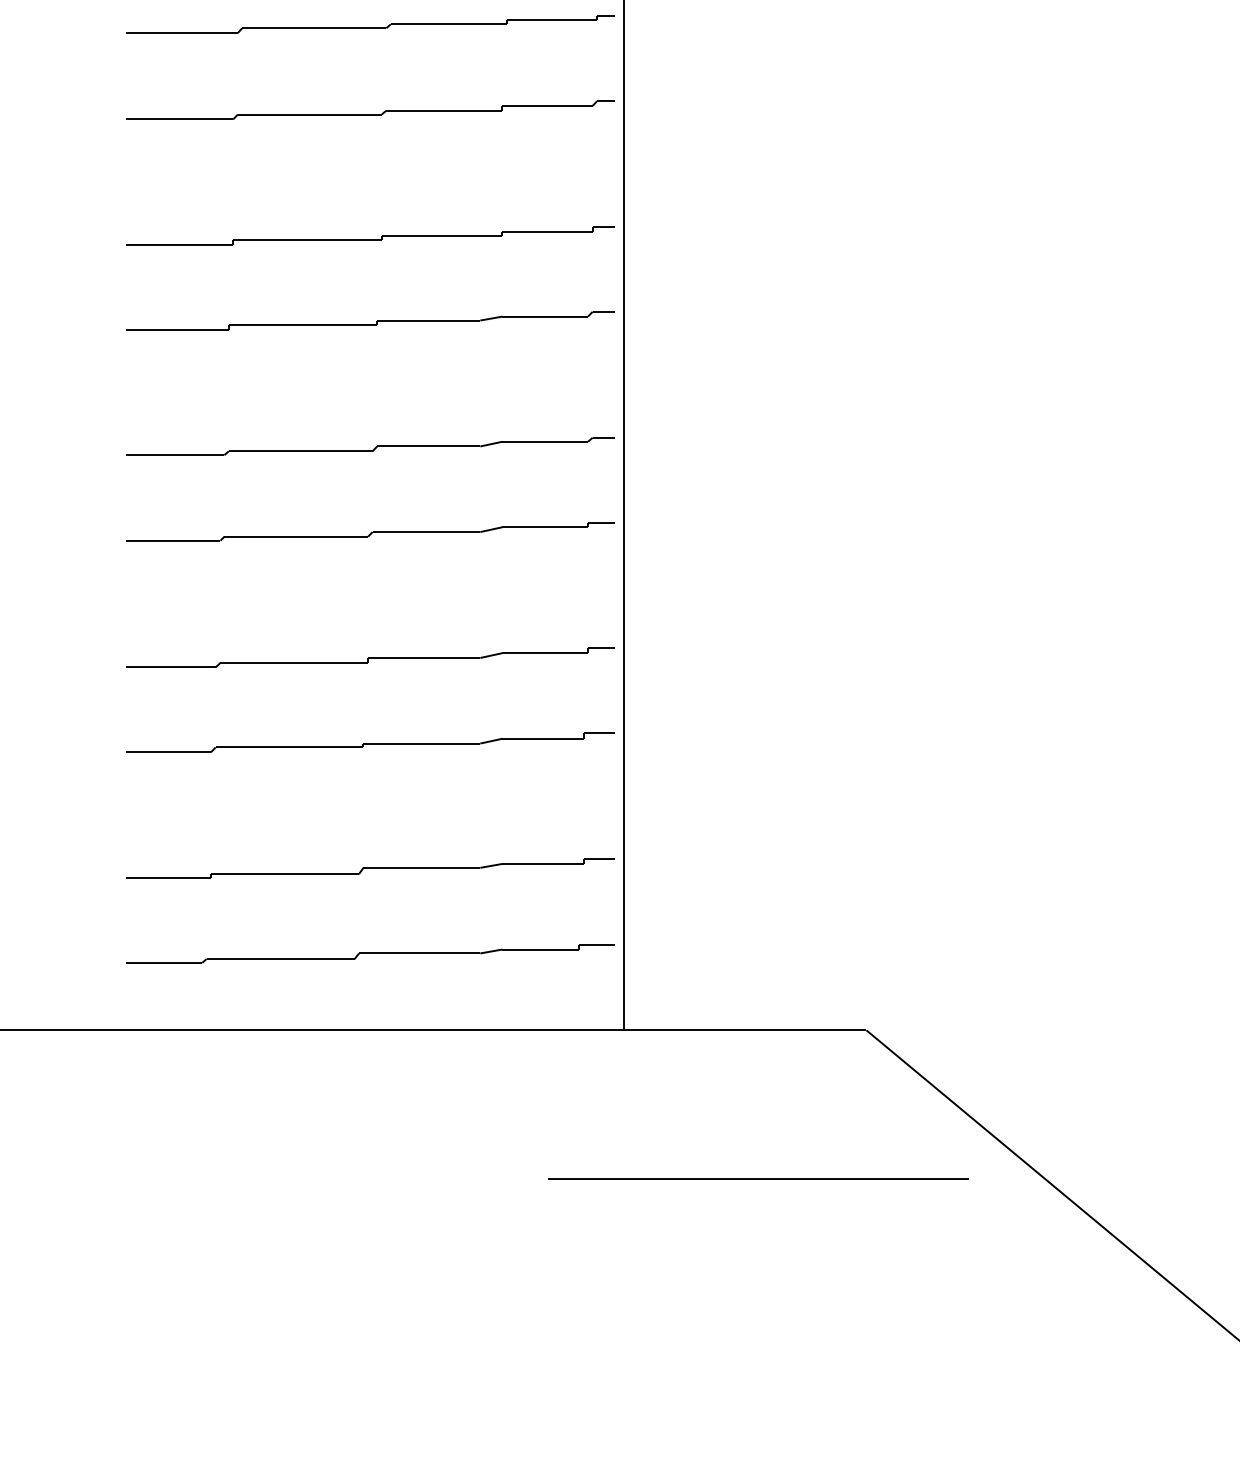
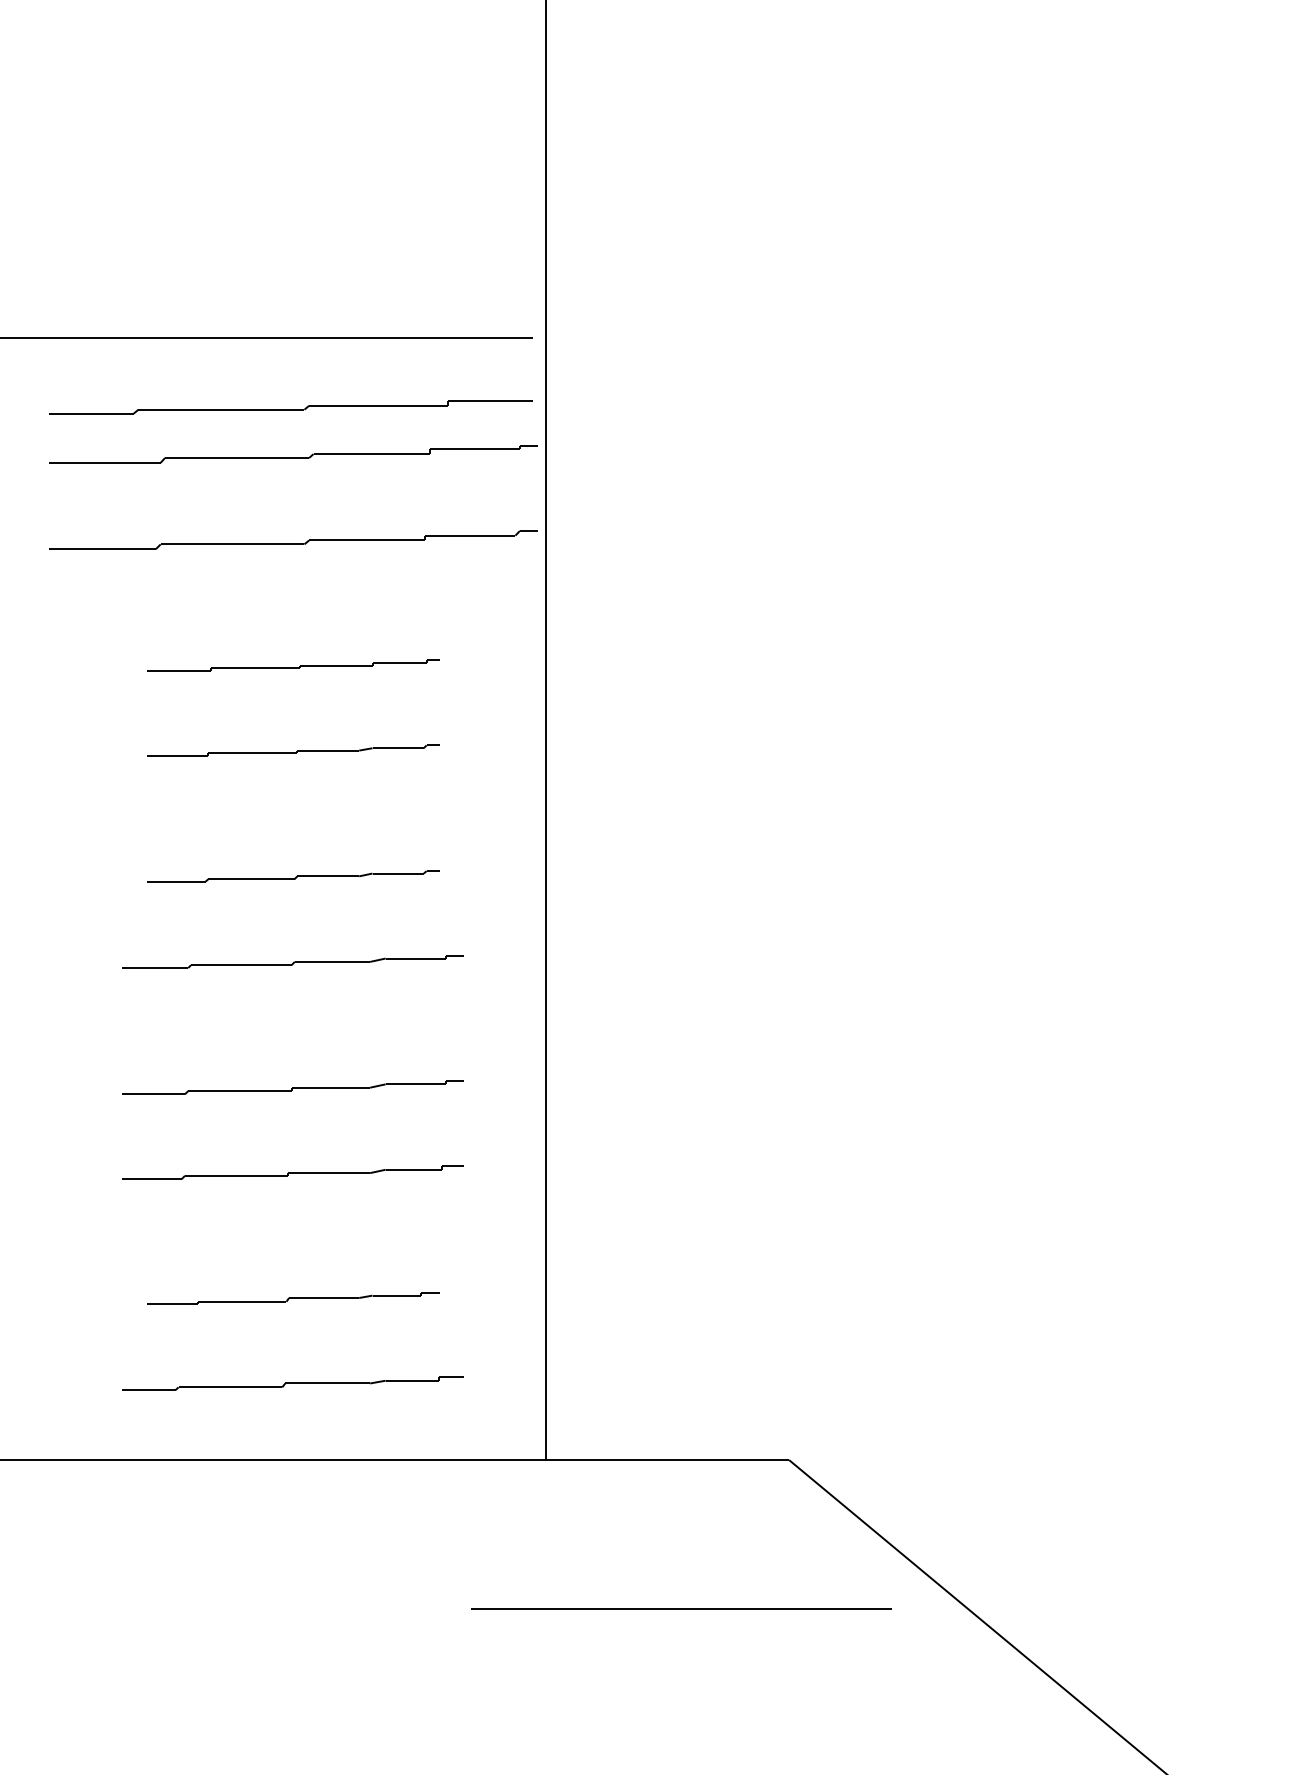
part: (370, 235) -> (293, 665), size x0.6
part: (370, 320) -> (293, 750), size x0.6
part: (370, 446) -> (293, 876), size x0.6
part: (370, 531) -> (293, 961), size x0.7
part: (370, 657) -> (293, 1087), size x0.7
part: (370, 742) -> (293, 1172), size x0.7
part: (370, 868) -> (293, 1298), size x0.6
part: (370, 953) -> (293, 1383), size x0.7

